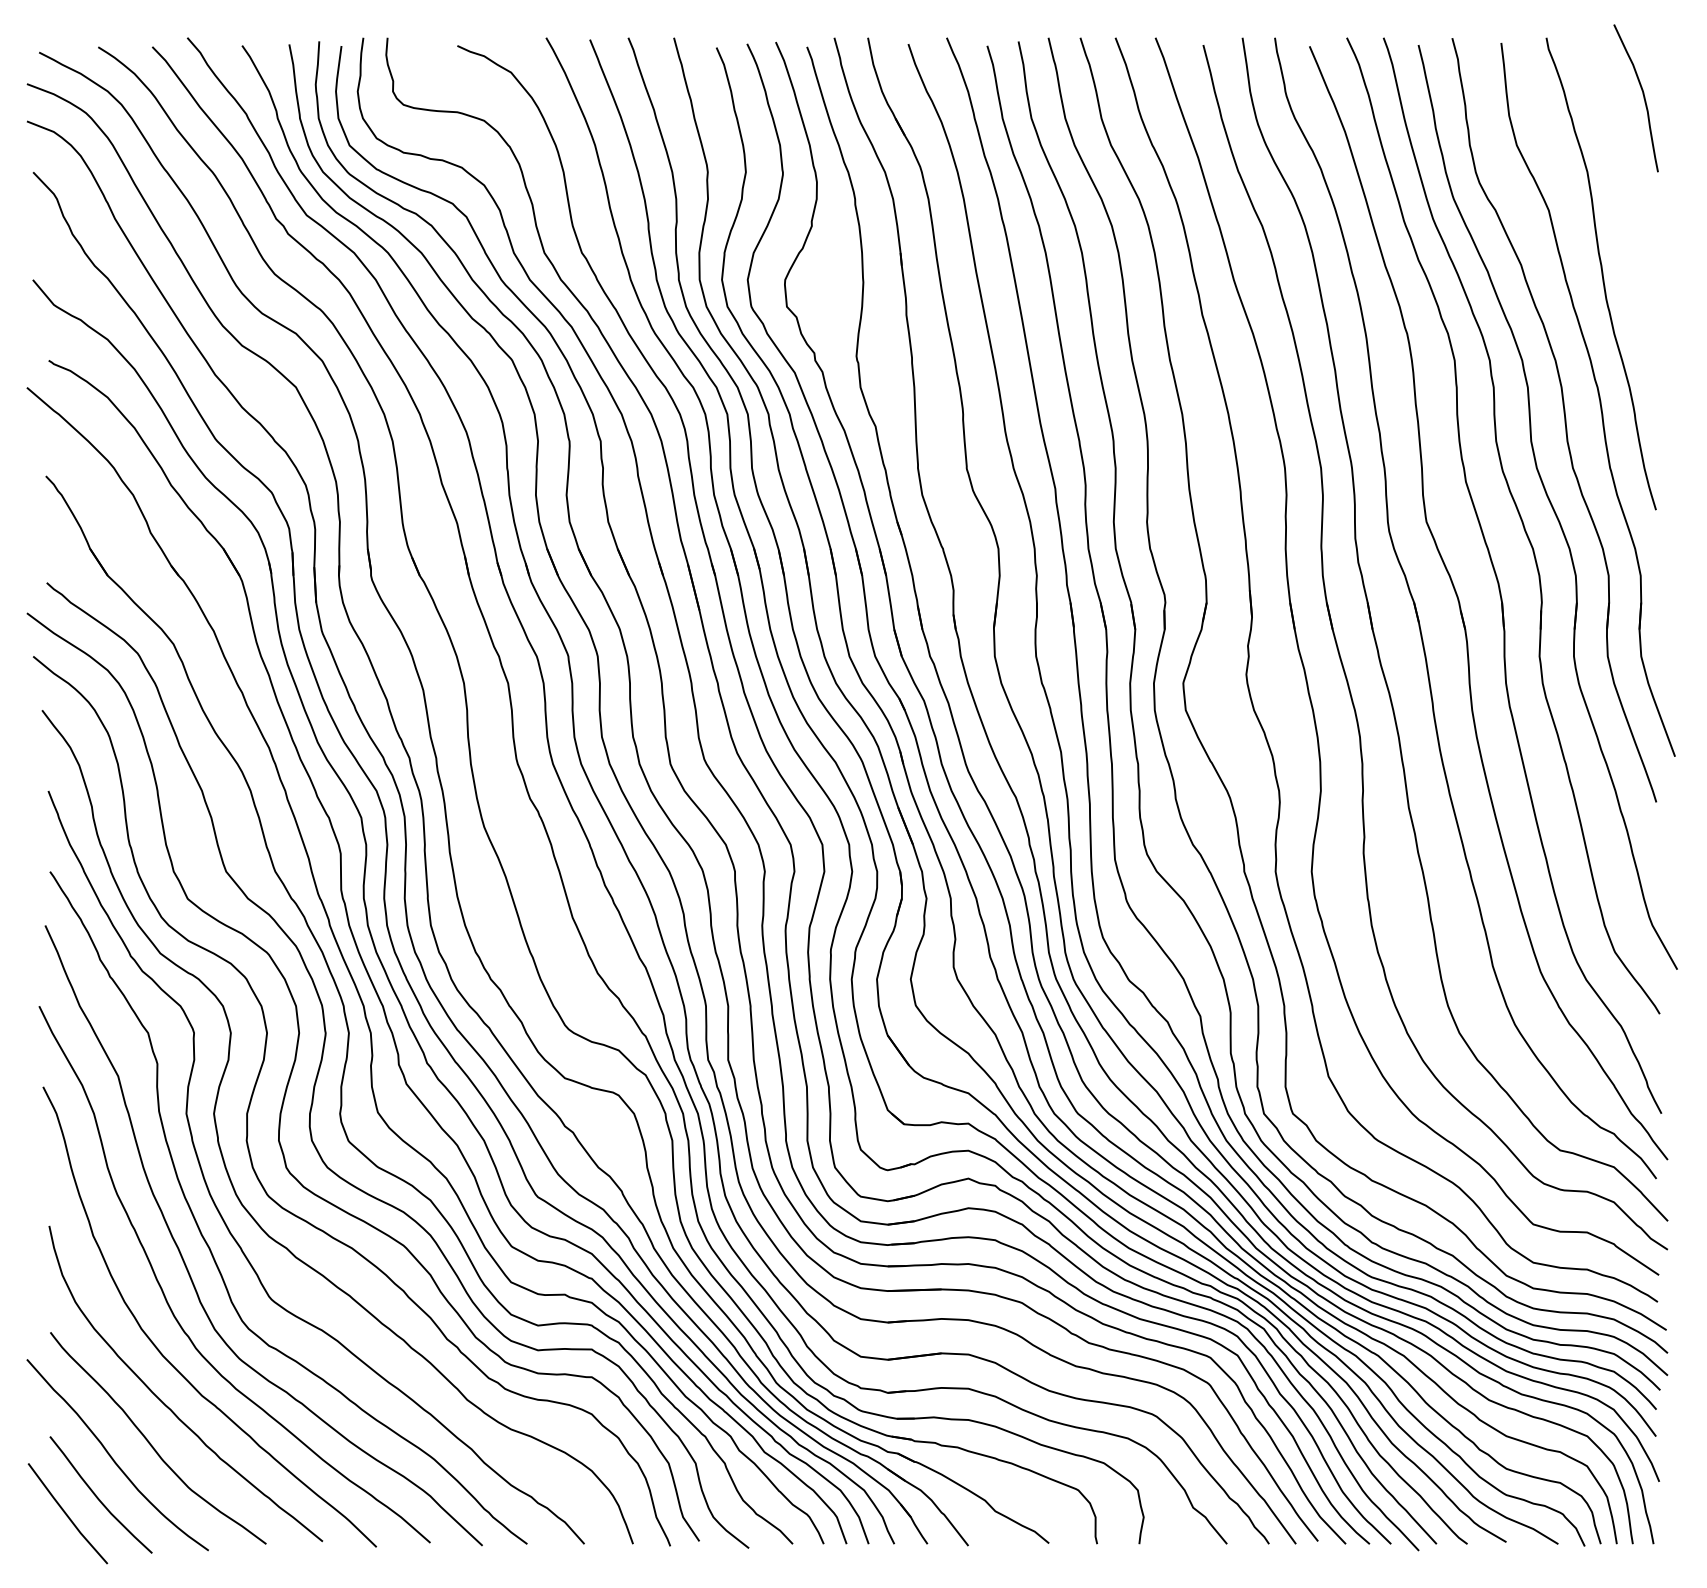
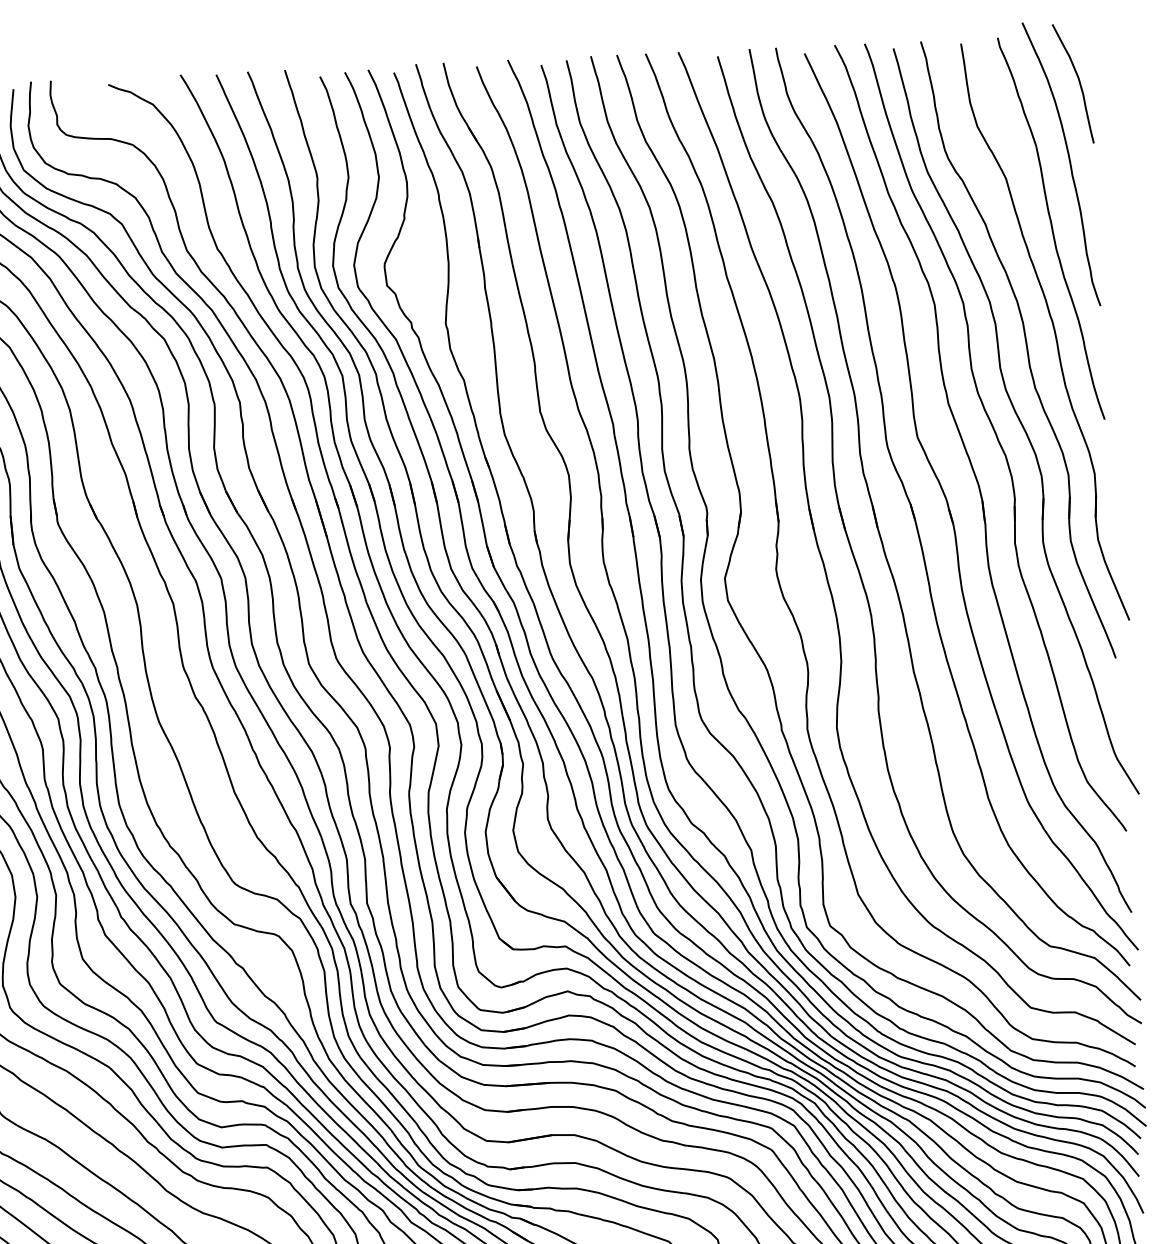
curve: (1626, 191) -> (1068, 160), added

